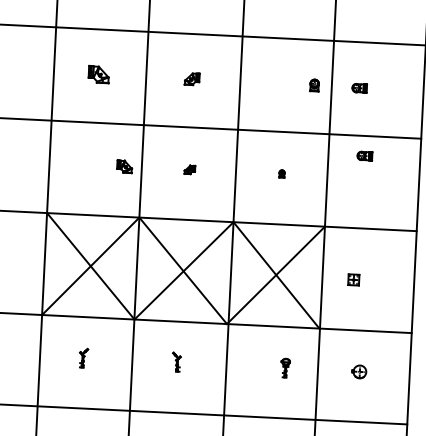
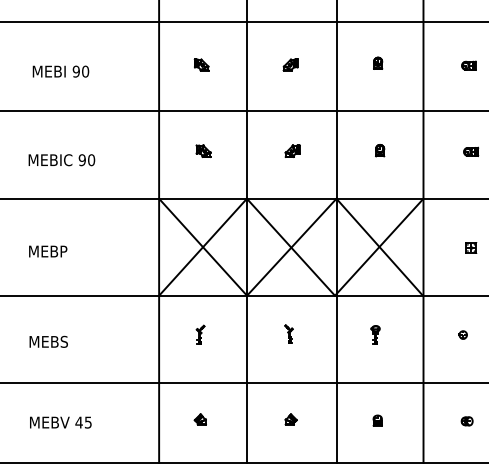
part: (98, 74) -> (201, 64), size x0.71
part: (315, 84) -> (378, 62), moved
part: (359, 87) -> (468, 65), moved
part: (365, 155) -> (471, 151), moved
part: (124, 166) -> (203, 150), moved
part: (189, 169) -> (292, 150), size x1.43
part: (282, 173) -> (380, 150), size x1.67
part: (354, 279) -> (471, 247), moved
part: (285, 367) -> (375, 334), moved
part: (358, 371) -> (462, 334), size x0.62

